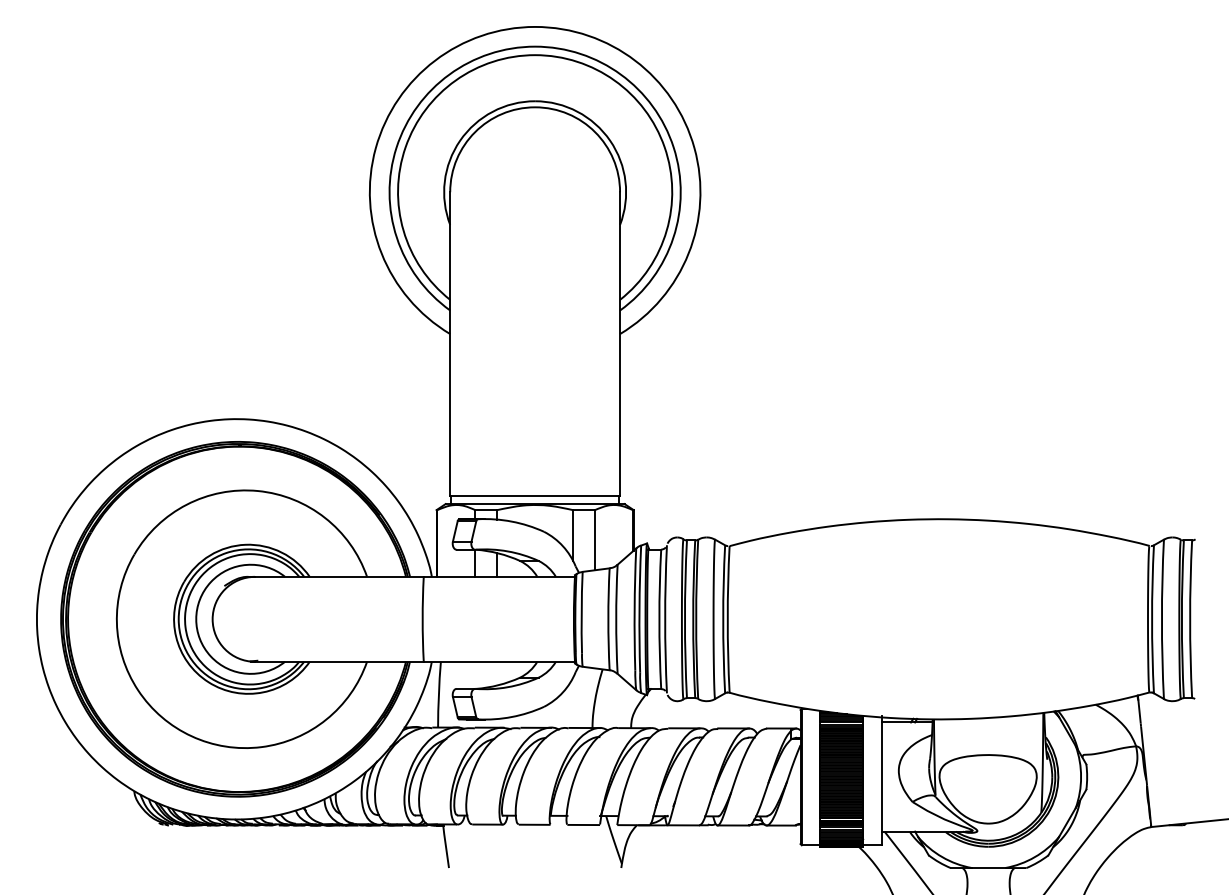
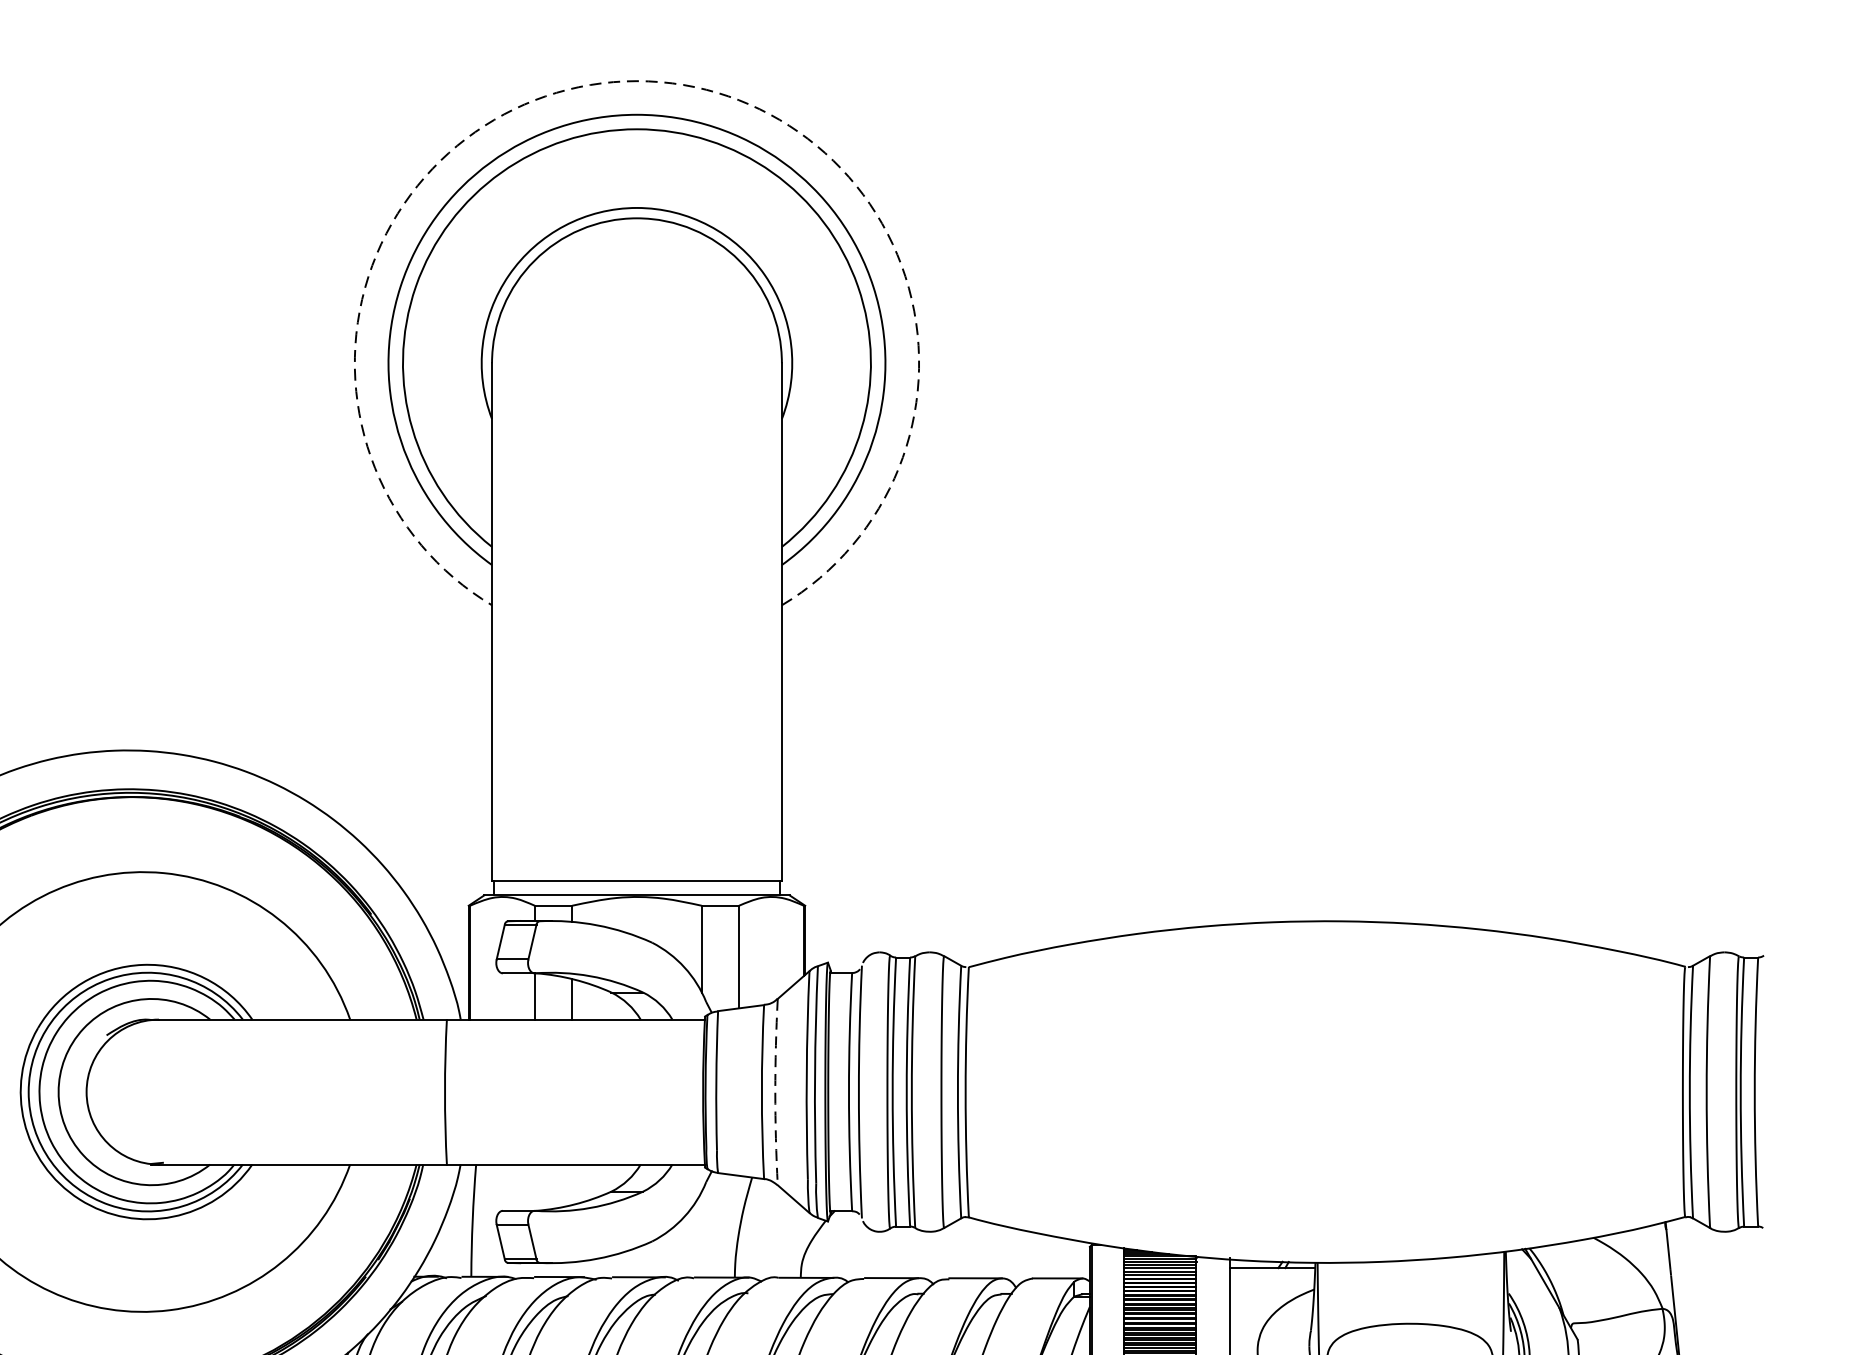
arc: (535, 26) -> (637, 80), solid -> dashed
arc: (616, 619) -> (775, 1092), solid -> dashed

